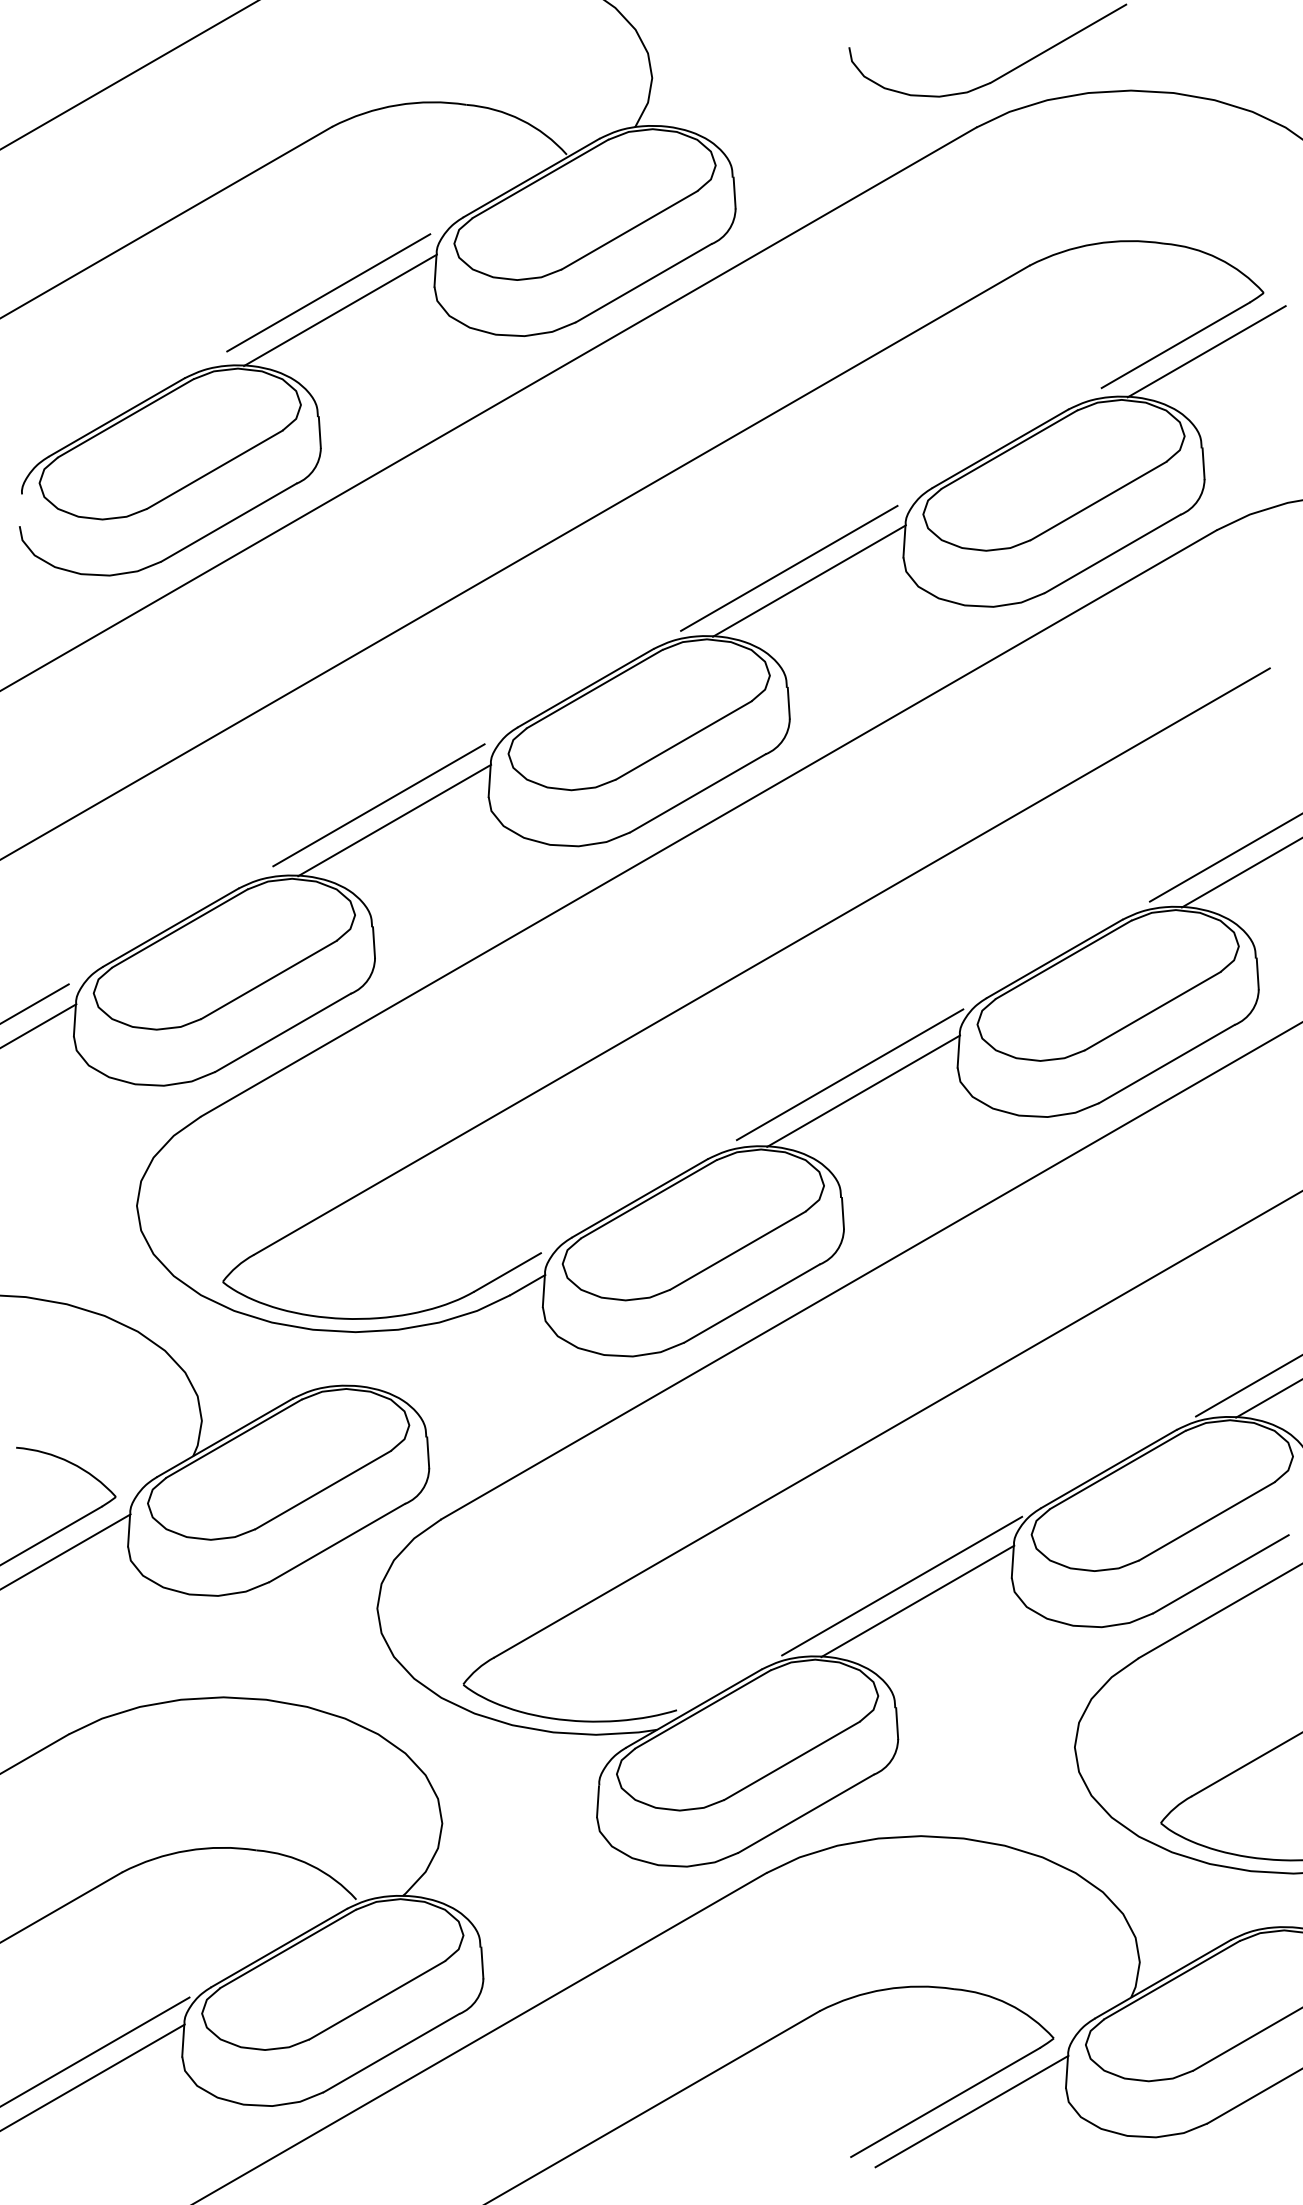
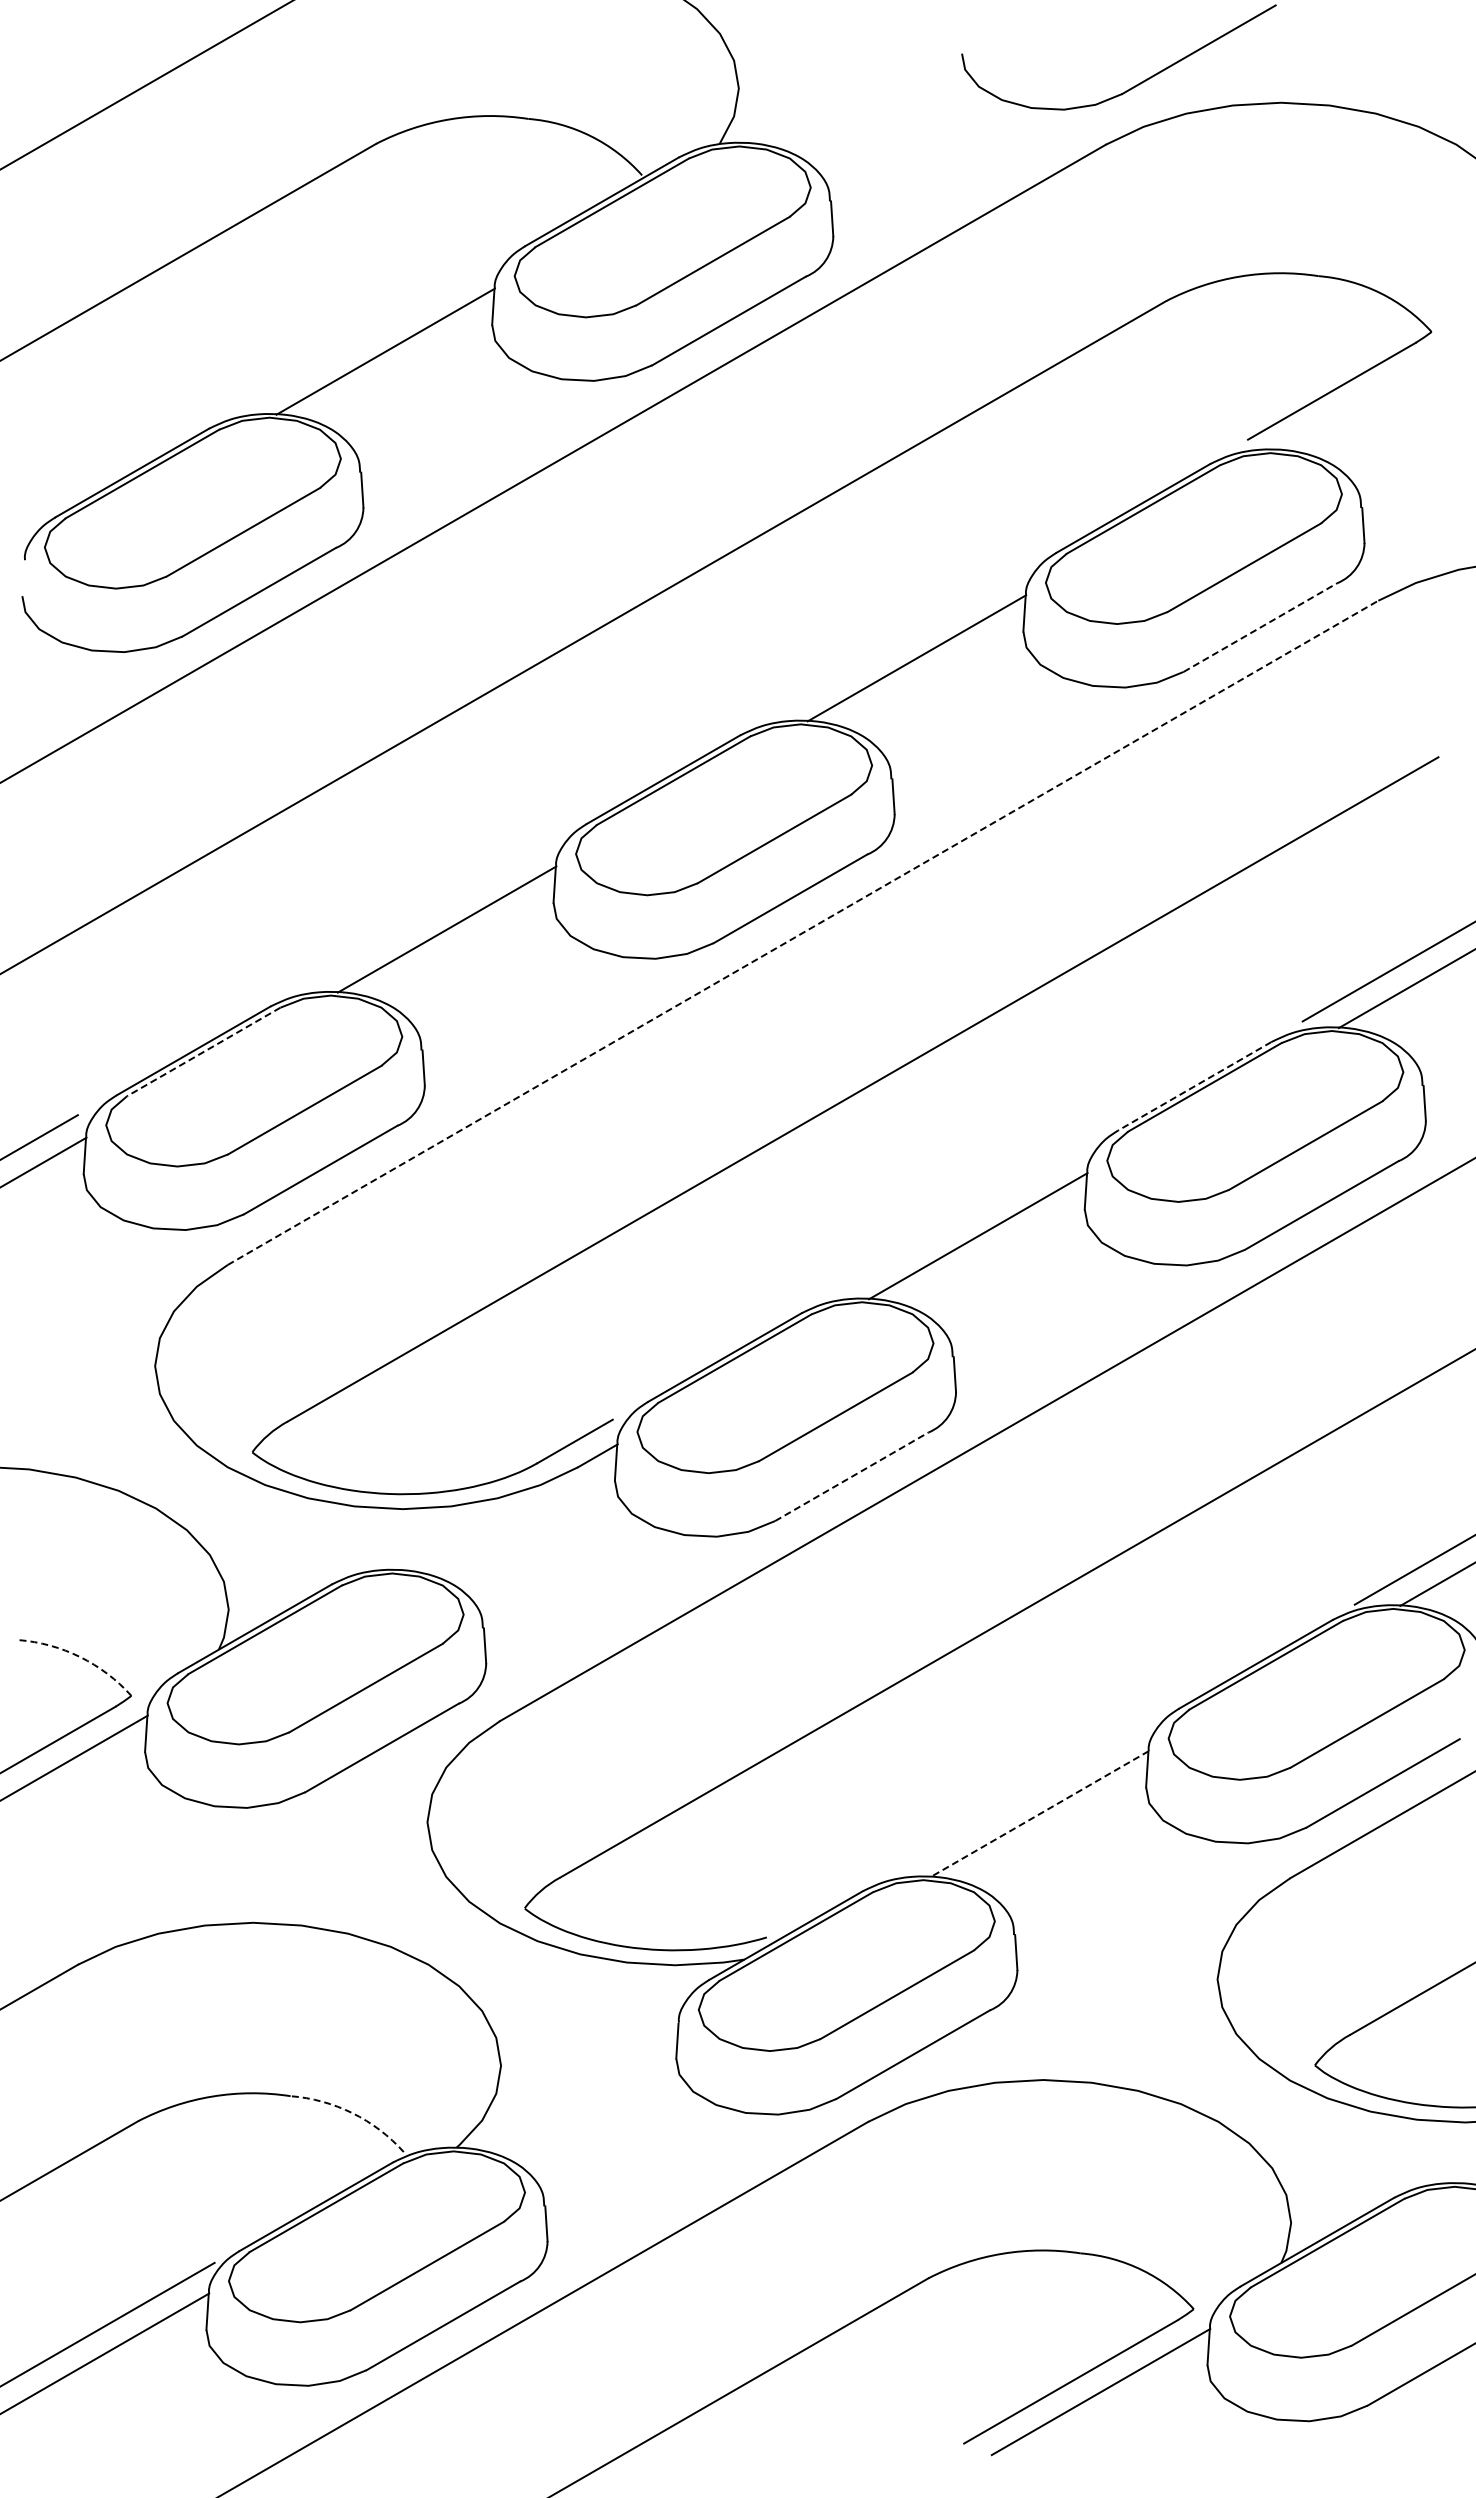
line: (328, 292) -> (372, 331), removed
line: (1206, 351) -> (1366, 398), removed
line: (1112, 553) -> (1260, 627), solid -> dashed
line: (788, 567) -> (893, 643), removed
line: (378, 805) -> (428, 912), removed
line: (709, 823) -> (803, 932), solid -> dashed
line: (179, 928) -> (203, 1051), solid -> dashed
line: (1054, 959) -> (1194, 1086), solid -> dashed
line: (849, 1074) -> (962, 1217), removed
line: (751, 1303) -> (851, 1476), solid -> dashed
arc: (71, 1463) -> (80, 1657), solid -> dashed
line: (901, 1585) -> (1021, 1796), removed
line: (917, 1601) -> (1039, 1814), solid -> dashed
arc: (311, 1865) -> (352, 2113), solid -> dashed

